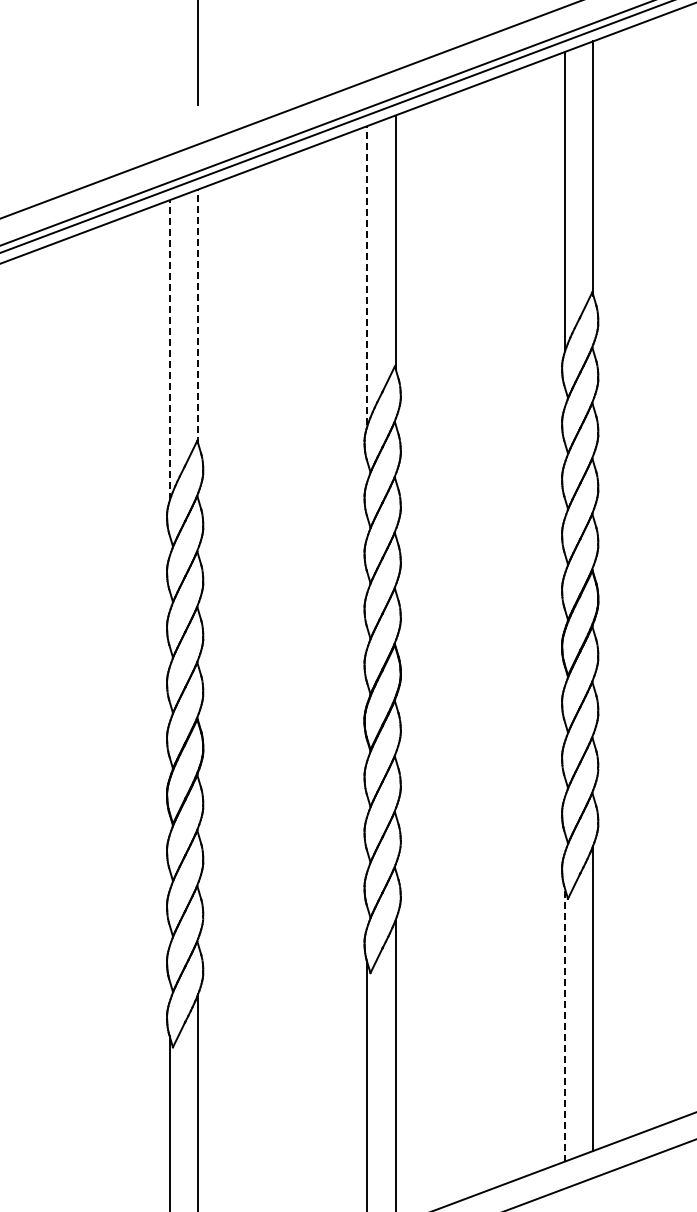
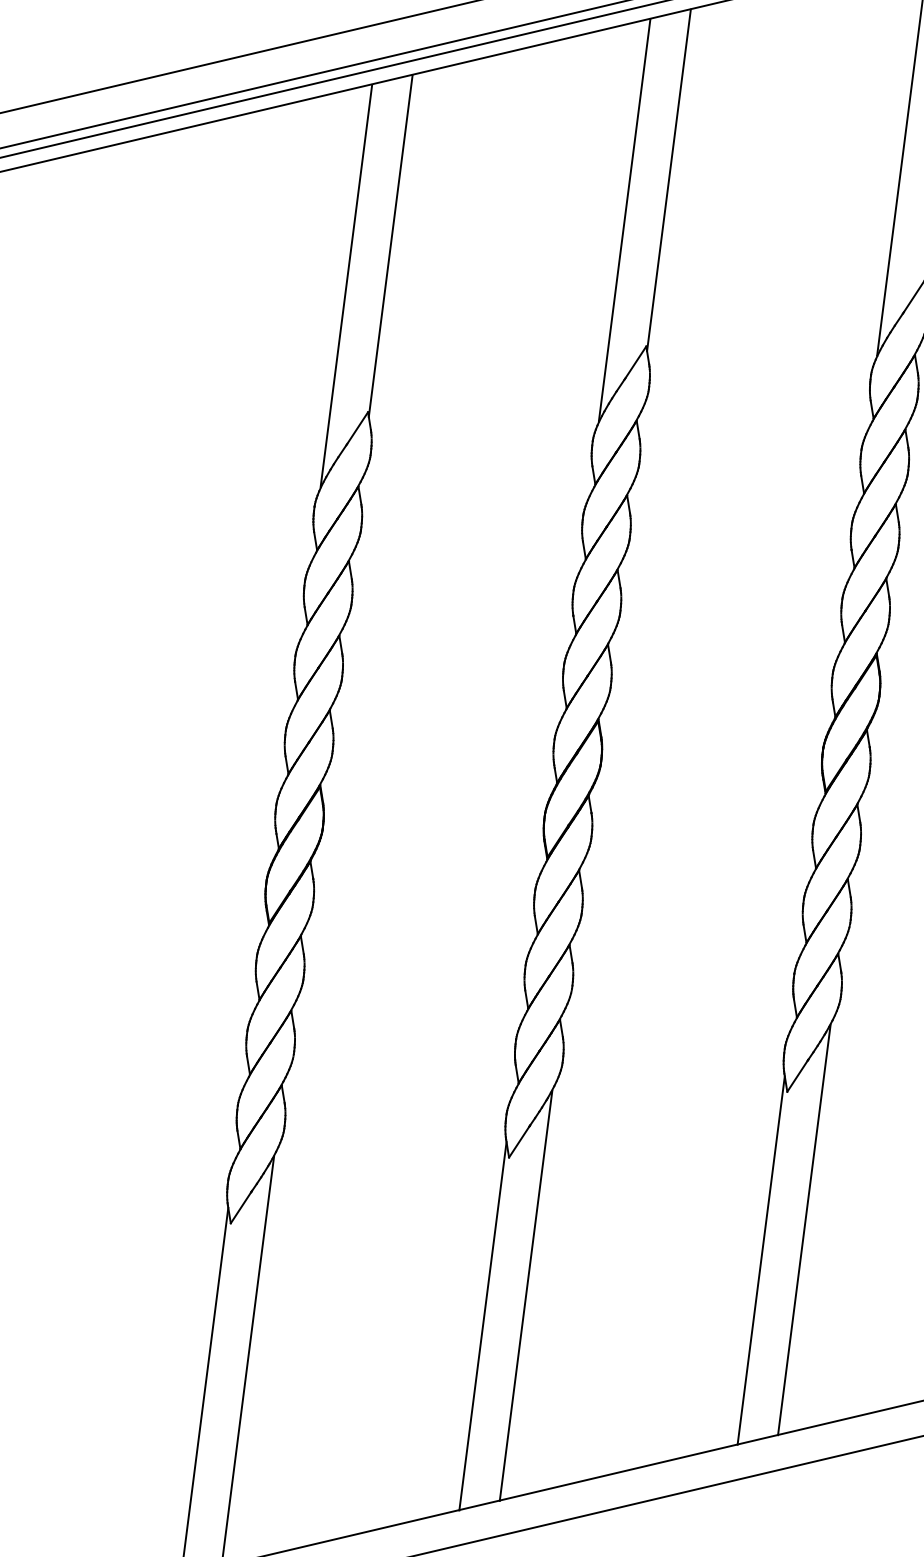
line: (367, 275) -> (625, 219), dashed -> solid
line: (198, 316) -> (390, 245), dashed -> solid
line: (169, 349) -> (346, 284), dashed -> solid
line: (564, 1024) -> (760, 1260), dashed -> solid

